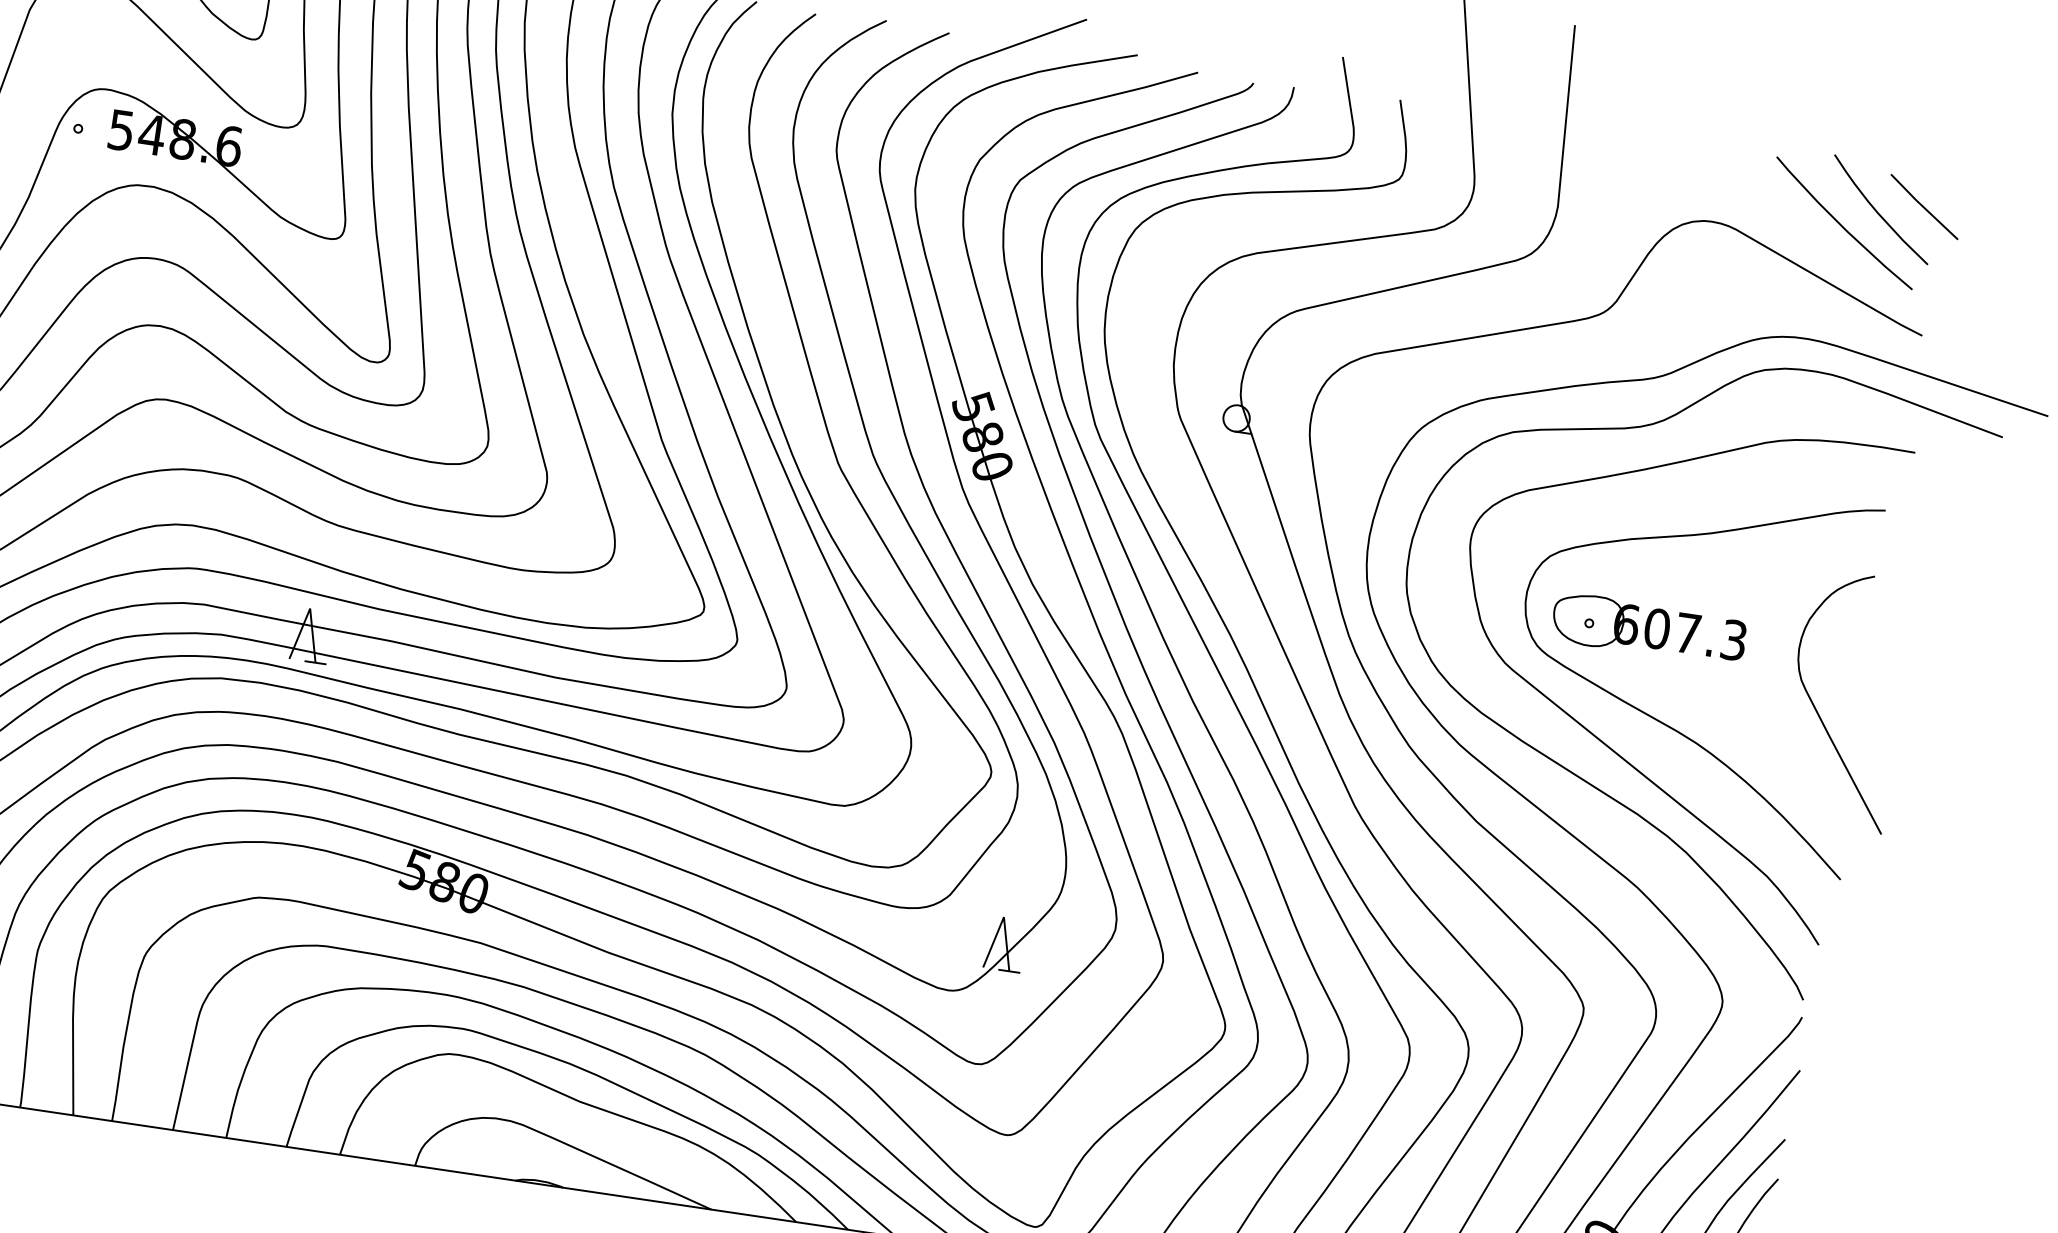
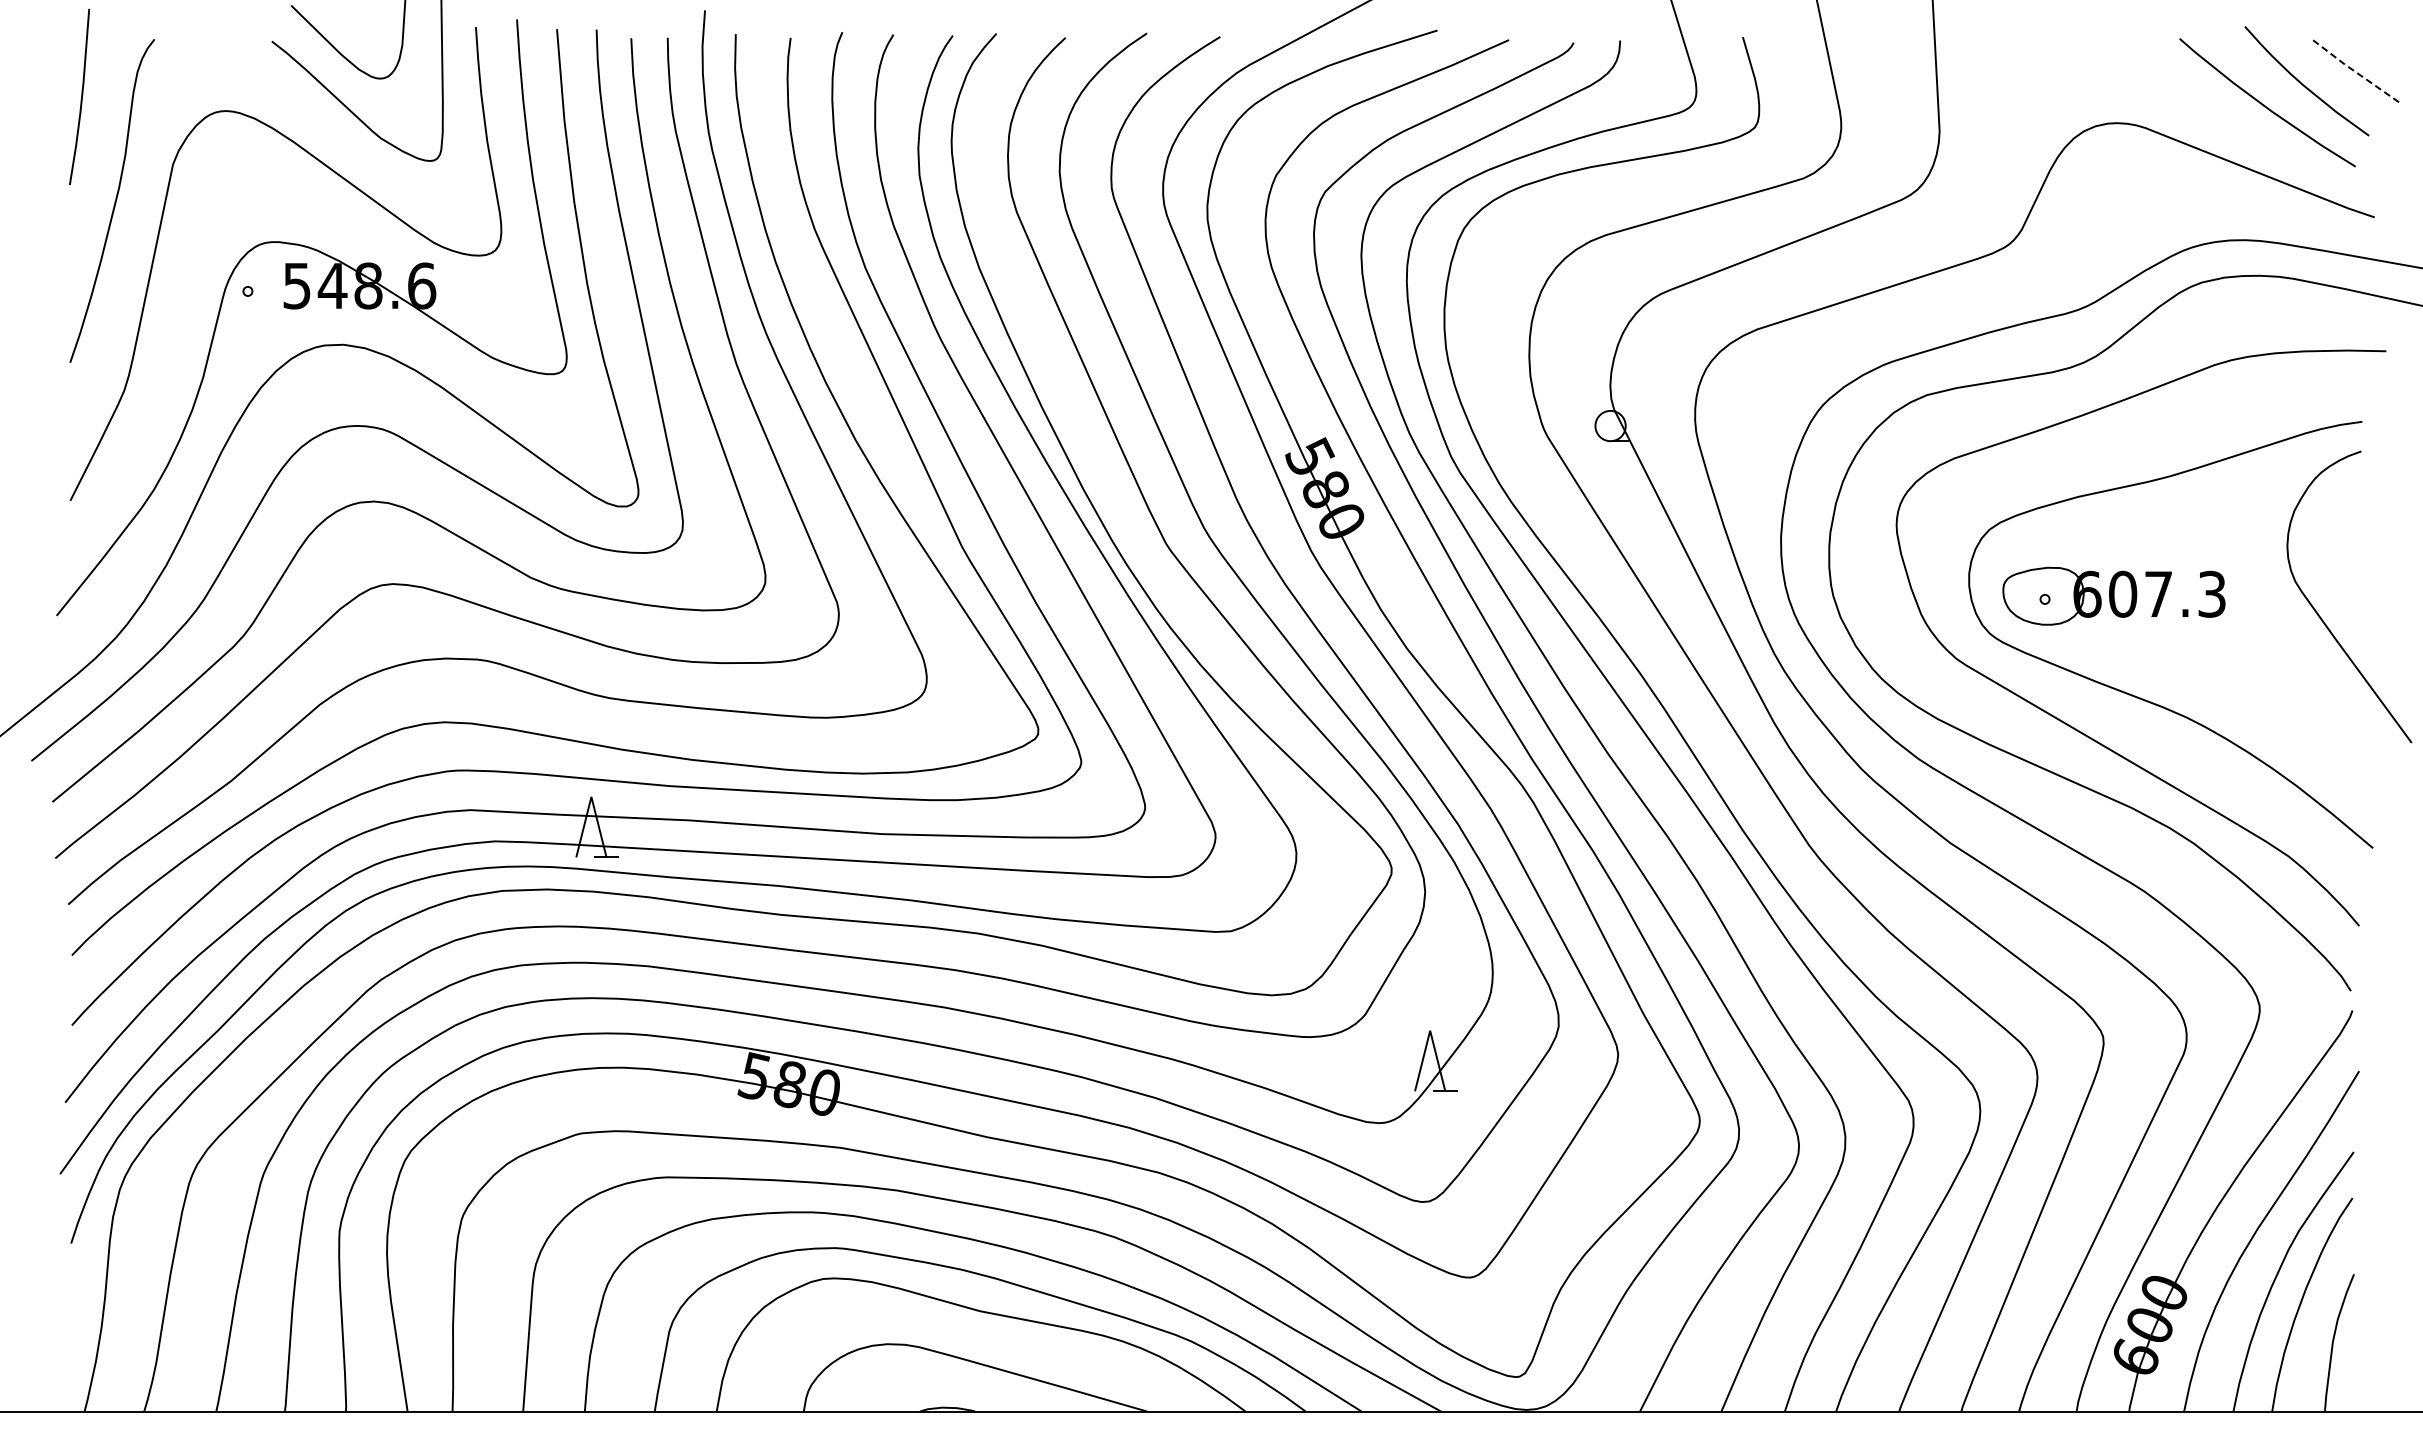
line: (1923, 207) -> (2354, 71), solid -> dashed
curve: (1818, 711) -> (2319, 614), moved

